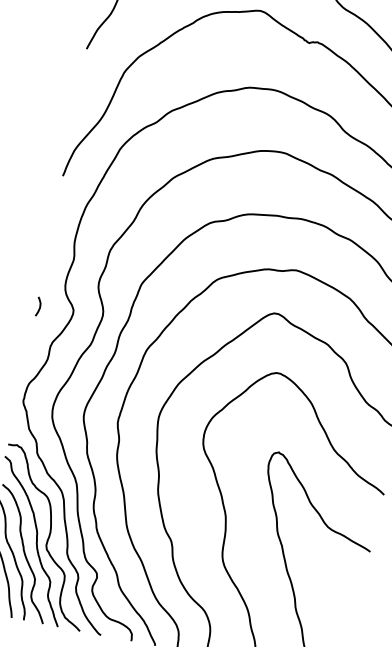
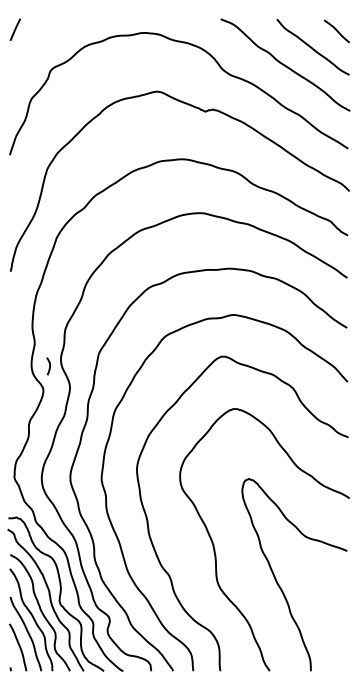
curve: (39, 307) -> (49, 366), moved

